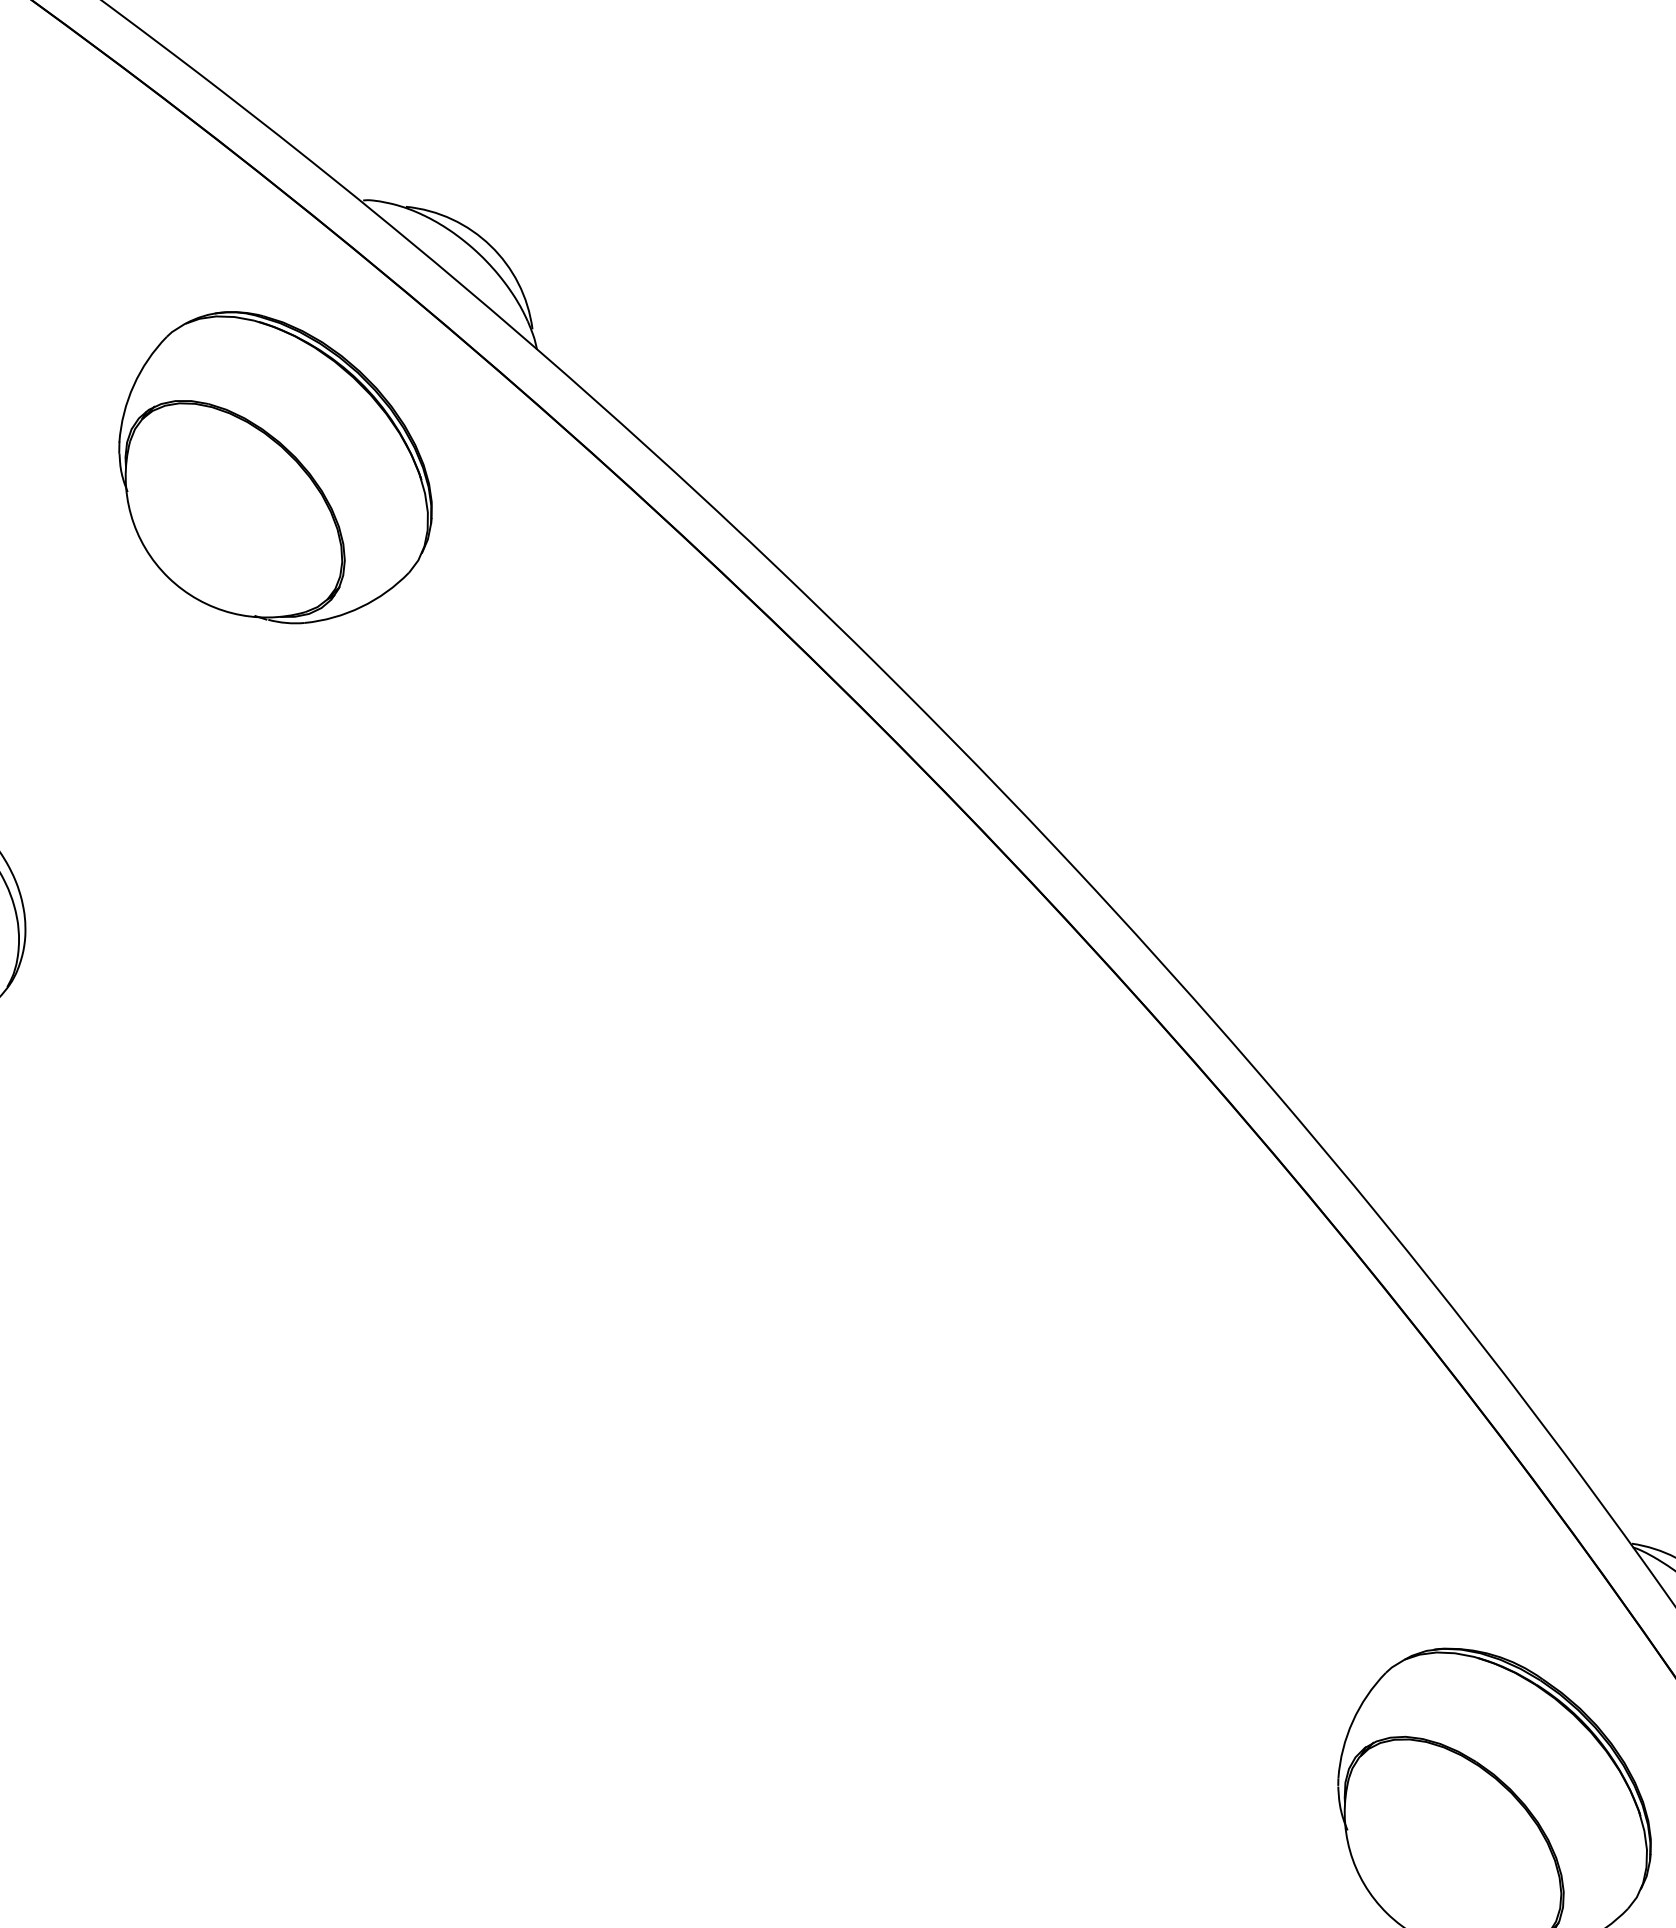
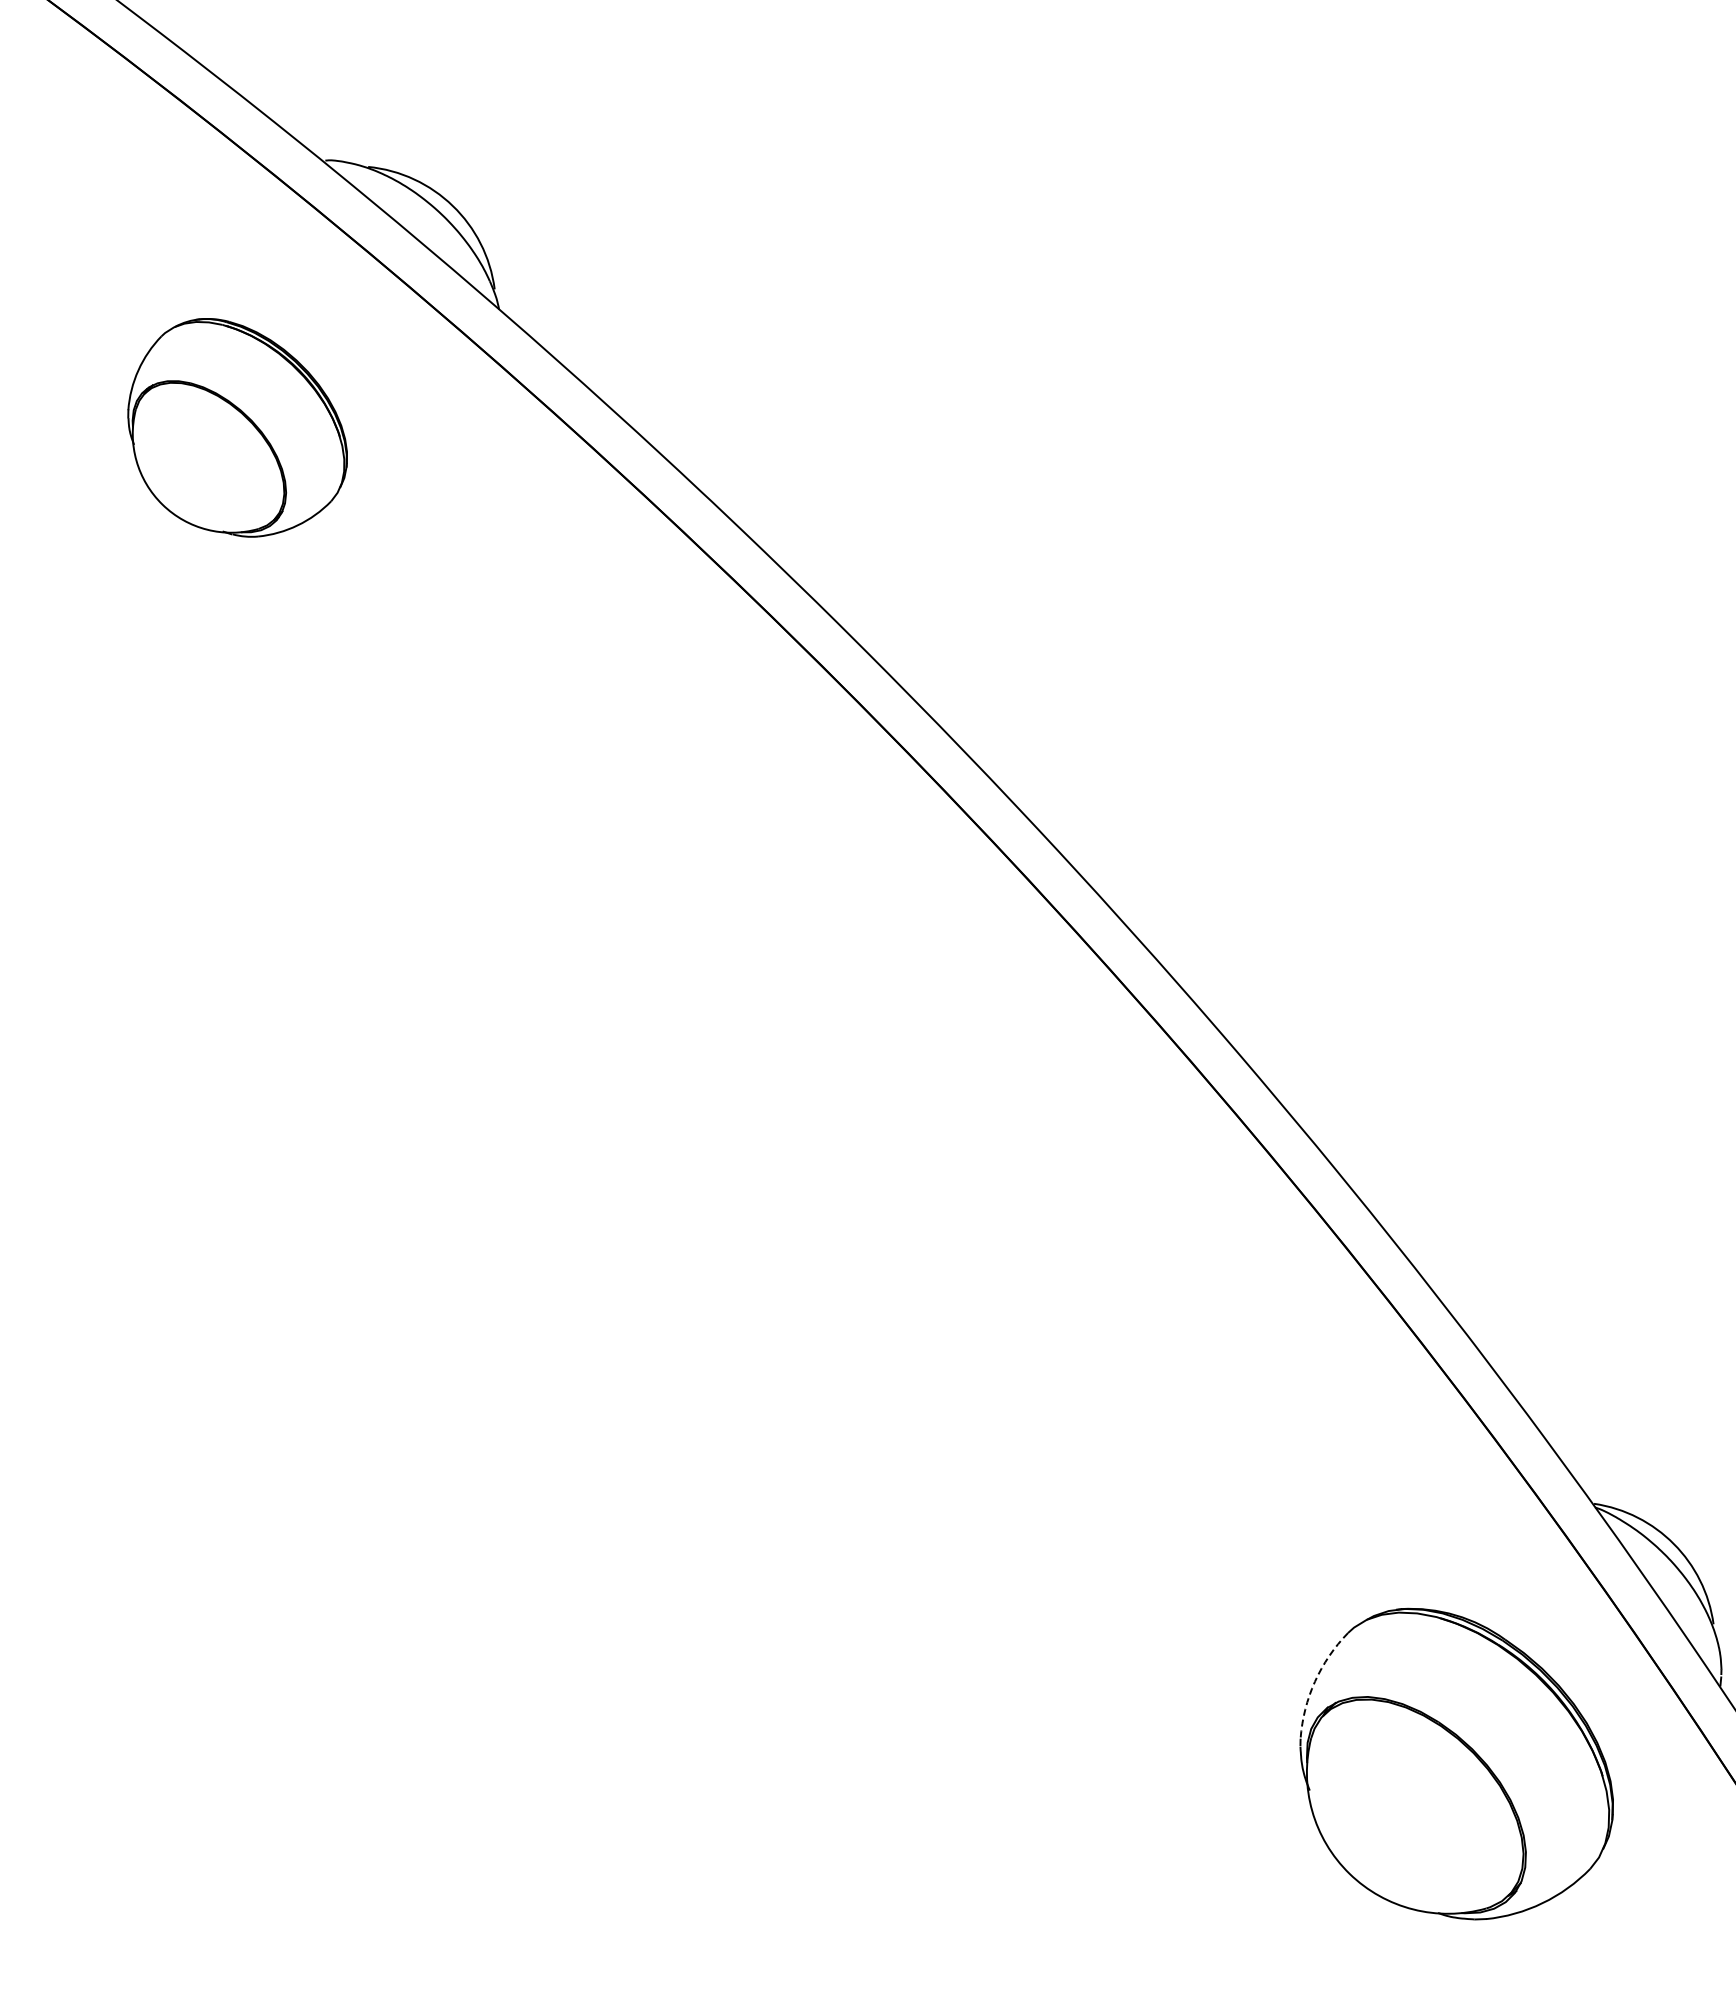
part: (275, 467) -> (237, 427), size x0.7
arc: (1353, 1721) -> (1315, 1681), solid -> dashed

